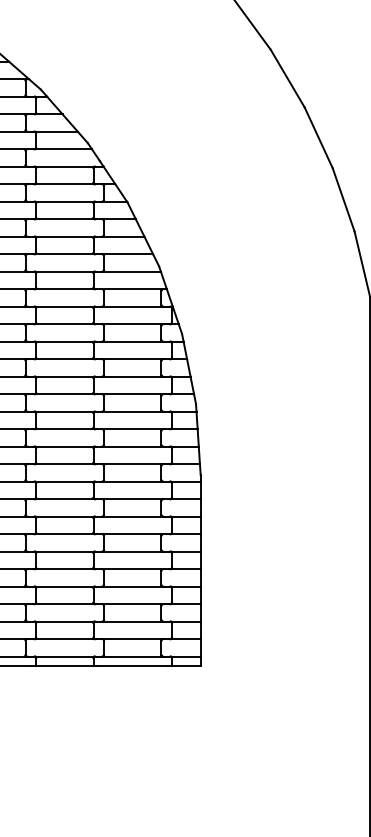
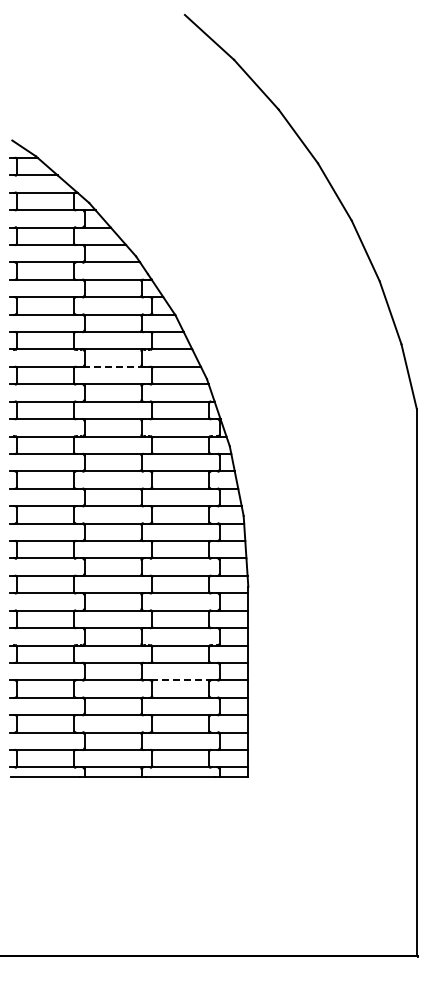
line: (65, 253) -> (113, 366), solid -> dashed
line: (132, 569) -> (180, 680), solid -> dashed

